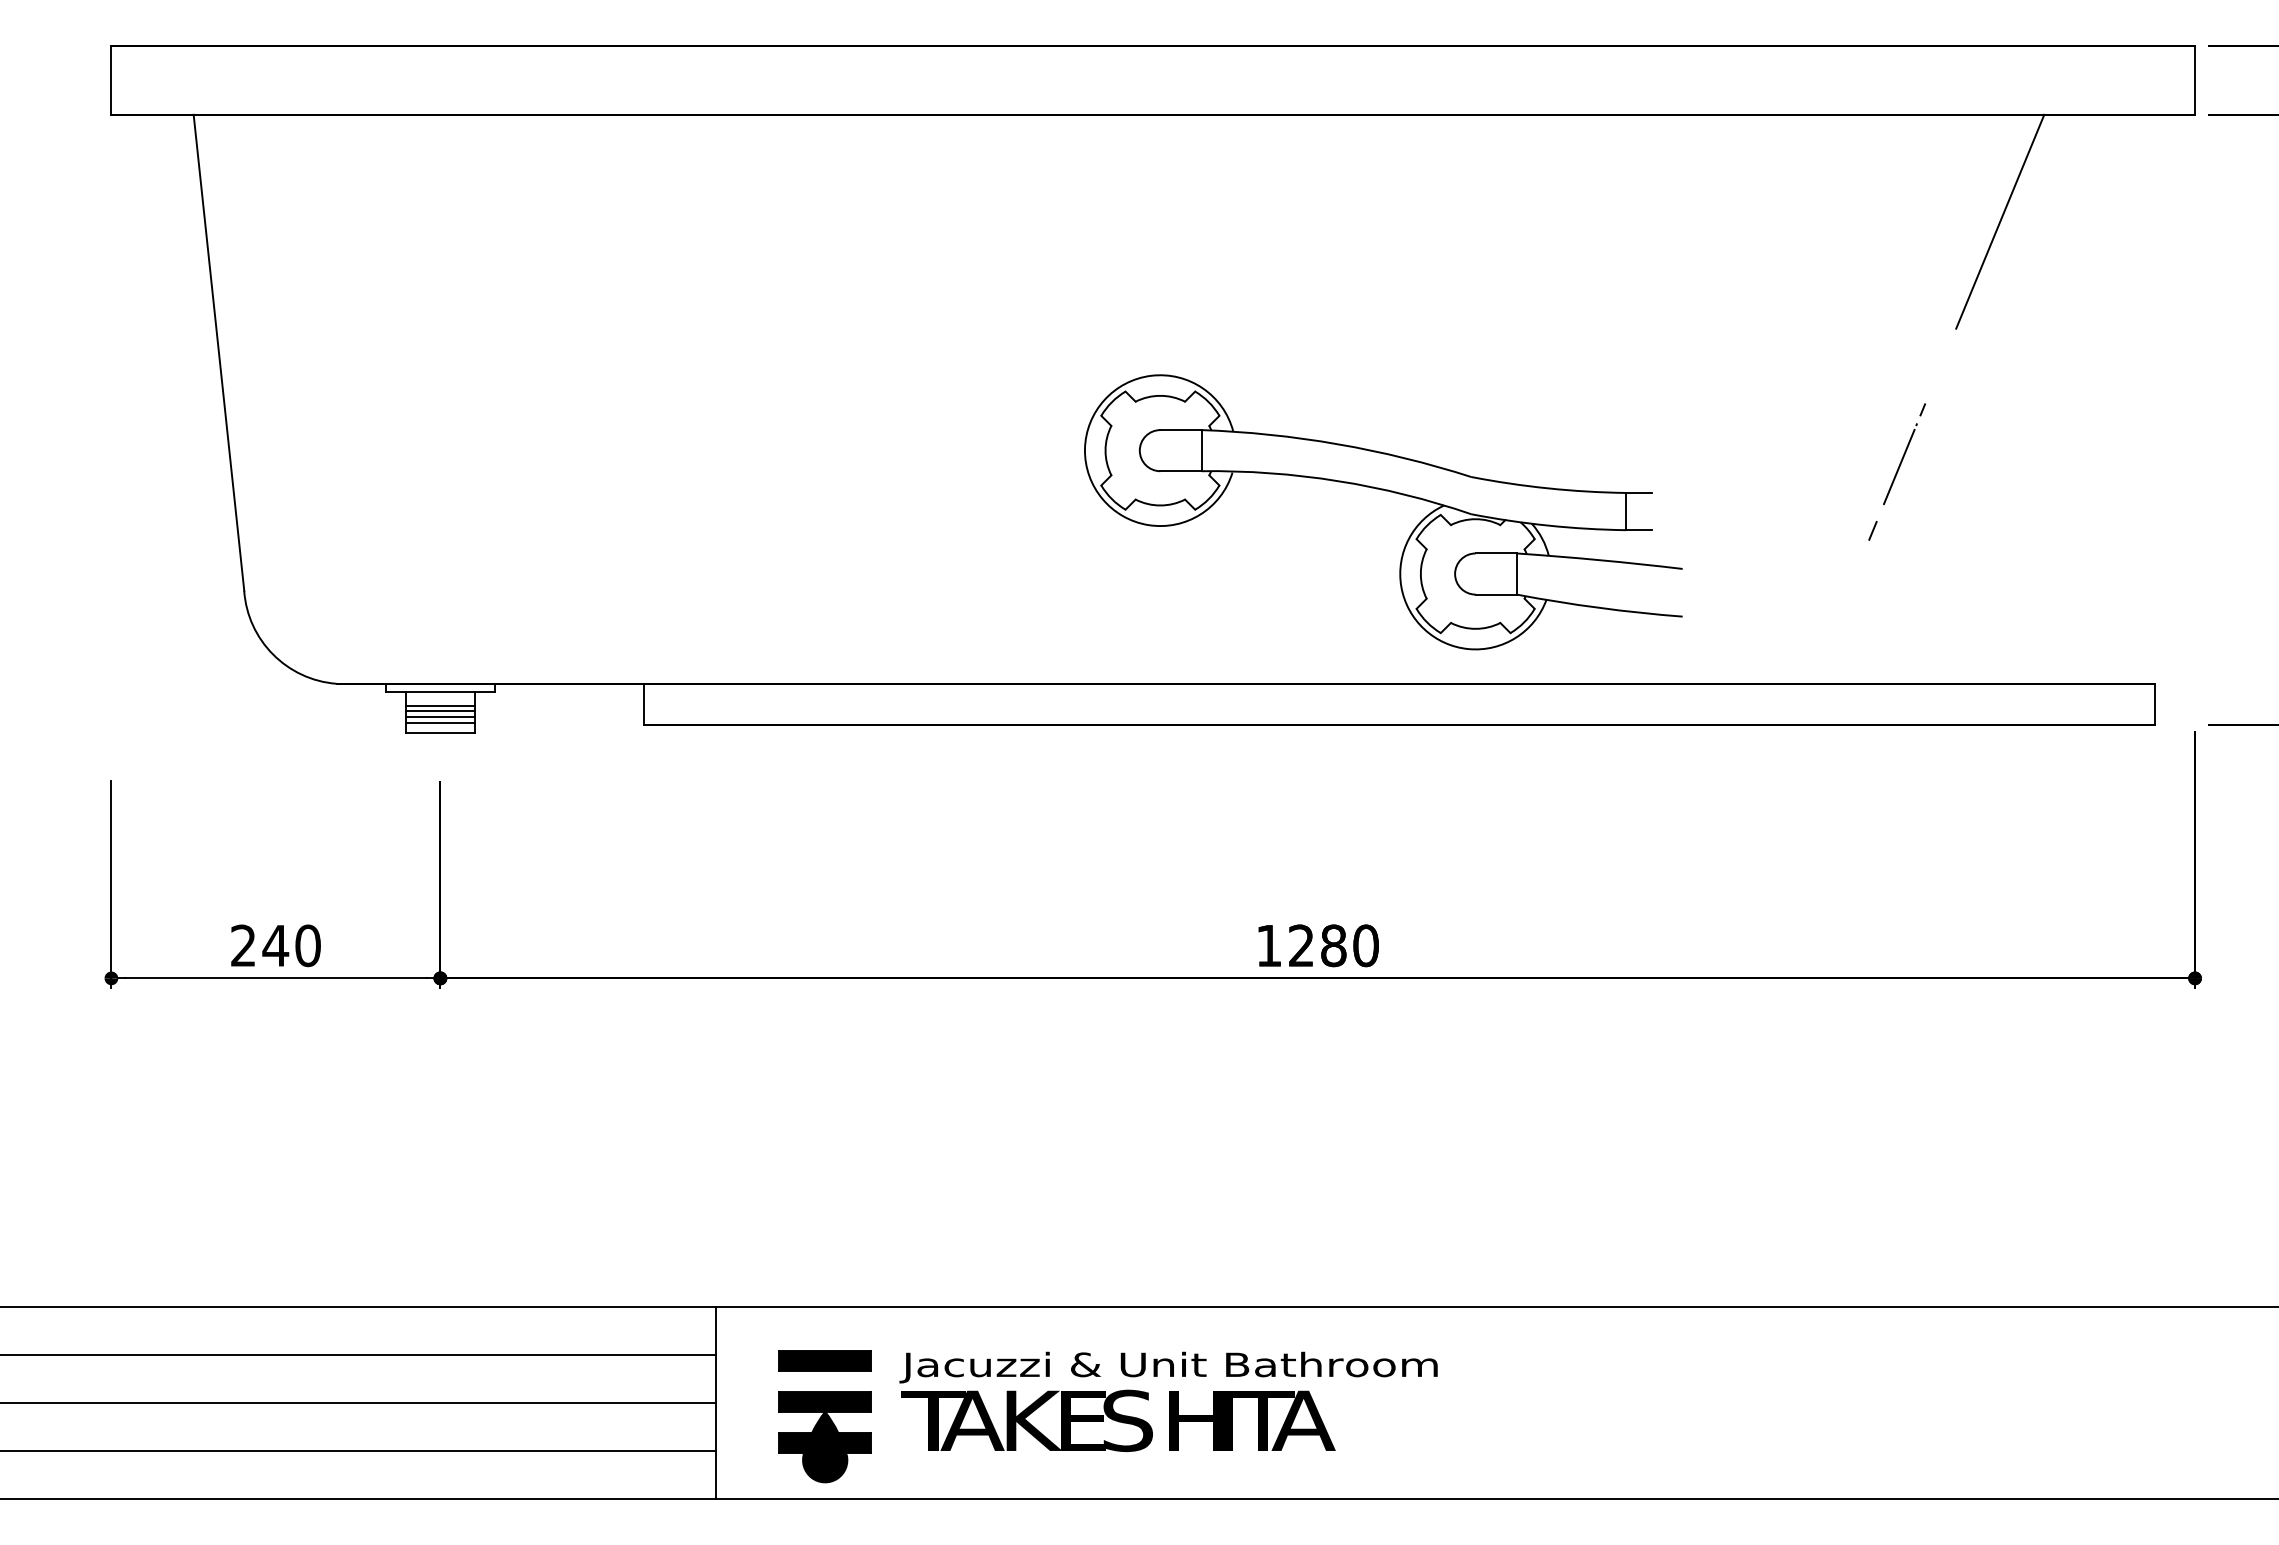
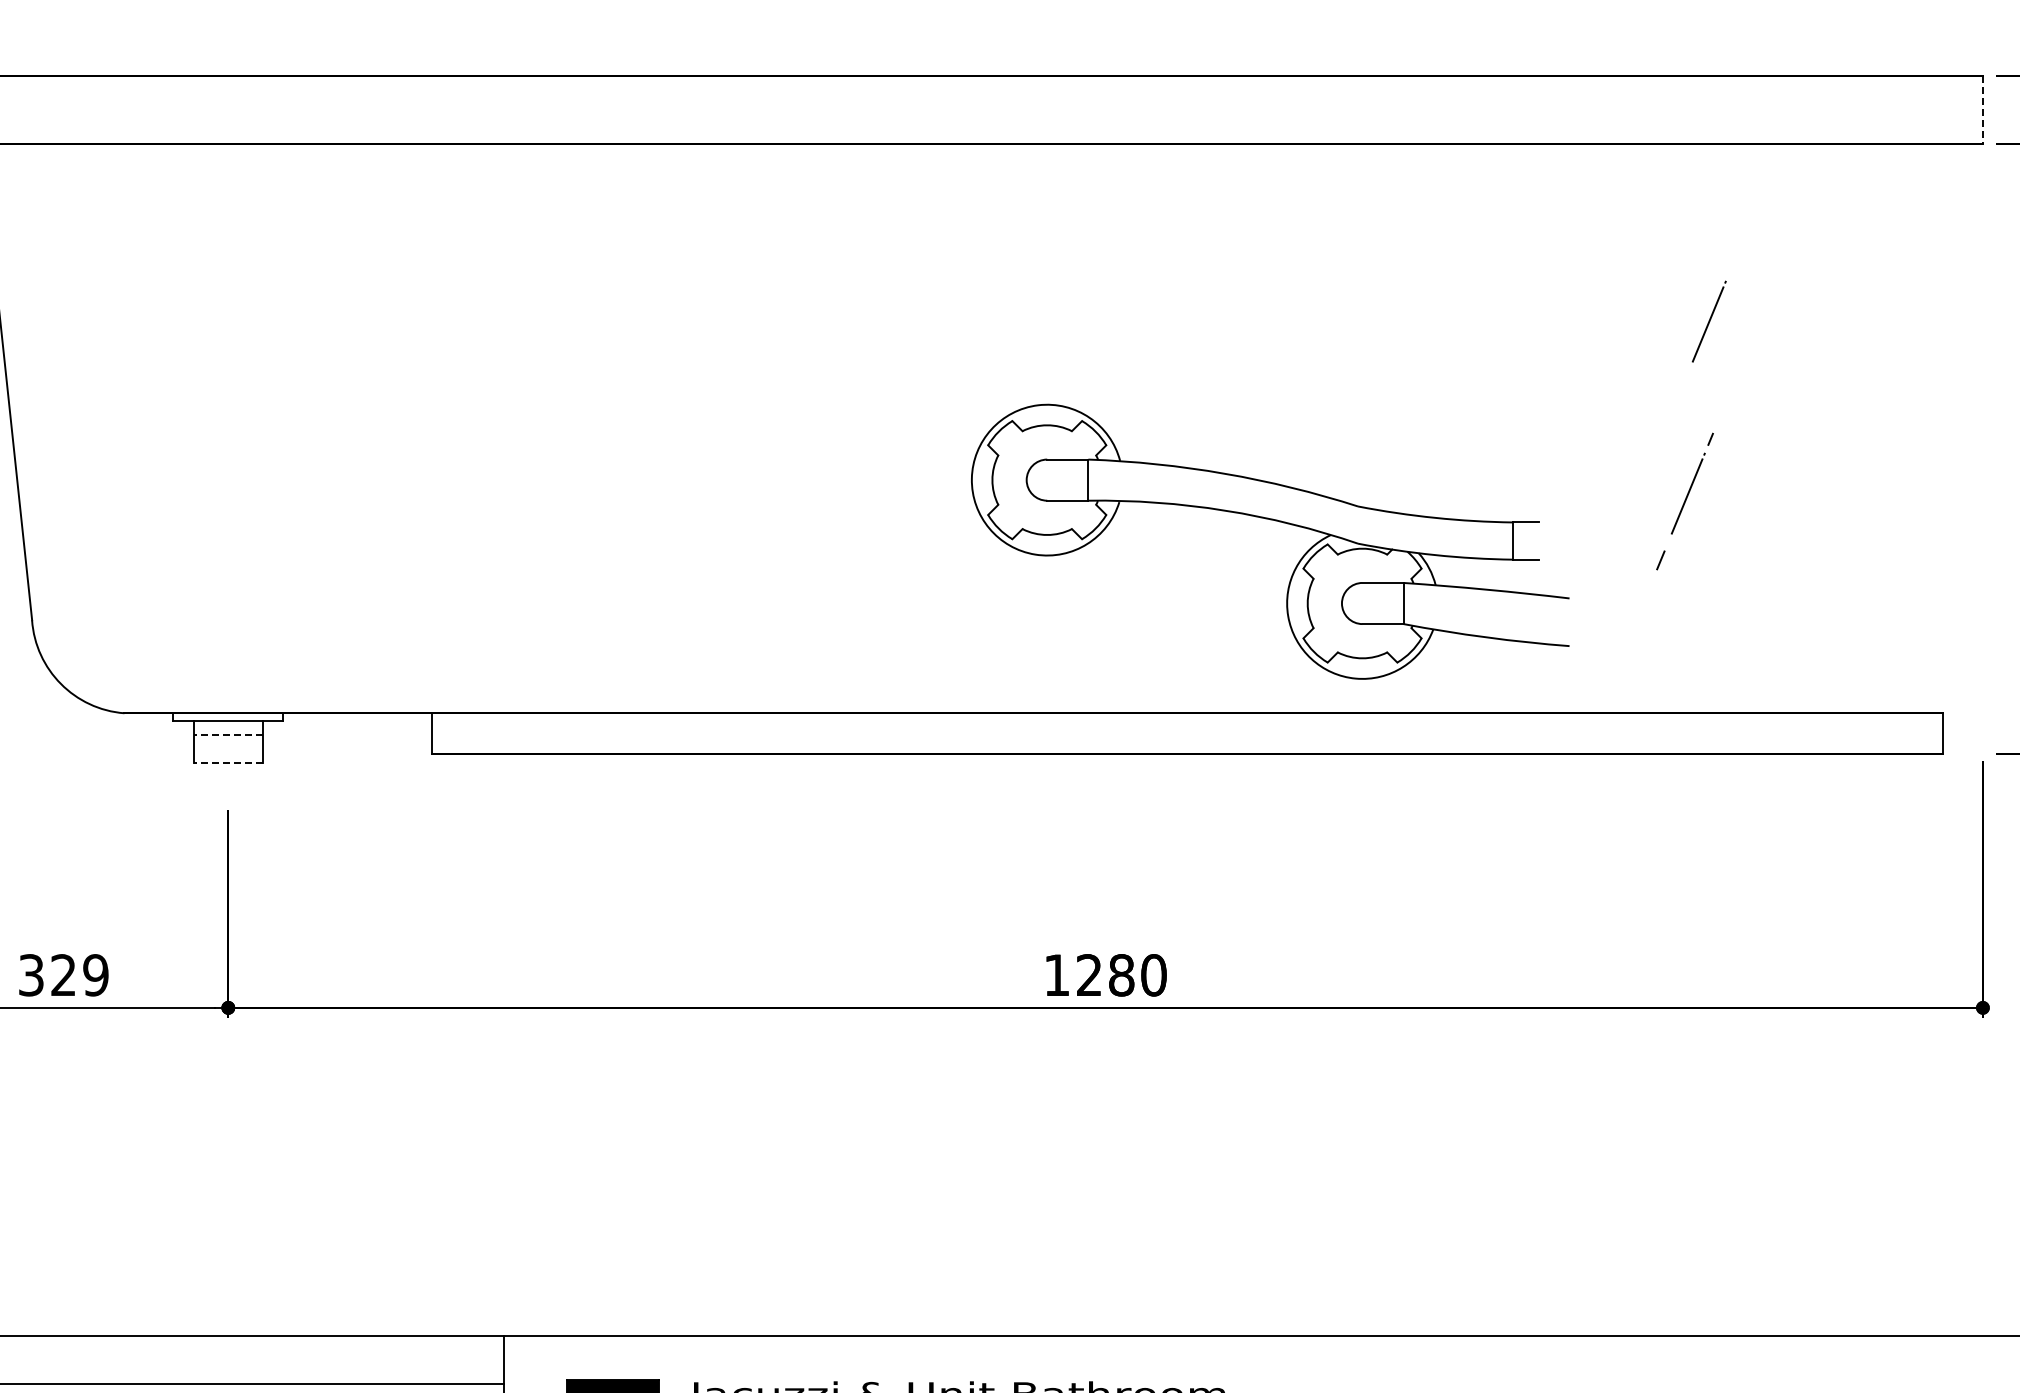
line: (2195, 81) -> (1983, 110), solid -> dashed
line: (2000, 221) -> (1788, 250), removed
line: (1921, 292) -> (1709, 321), added
part: (1390, 492) -> (1277, 521), moved
line: (439, 705) -> (227, 734), solid -> dashed
line: (440, 711) -> (228, 740), removed
line: (440, 717) -> (228, 746), removed
line: (440, 722) -> (228, 751), removed
line: (439, 733) -> (227, 762), solid -> dashed
text: (275, 945) -> (63, 974), 240 -> 329

